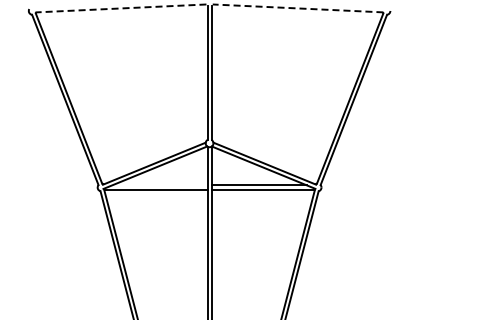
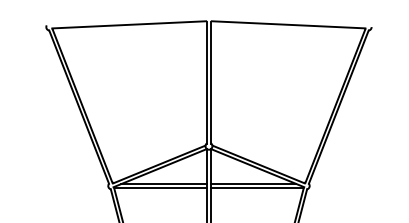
line: (120, 8) -> (128, 24), dashed -> solid
line: (297, 8) -> (288, 24), dashed -> solid
line: (159, 185) -> (163, 184), added

